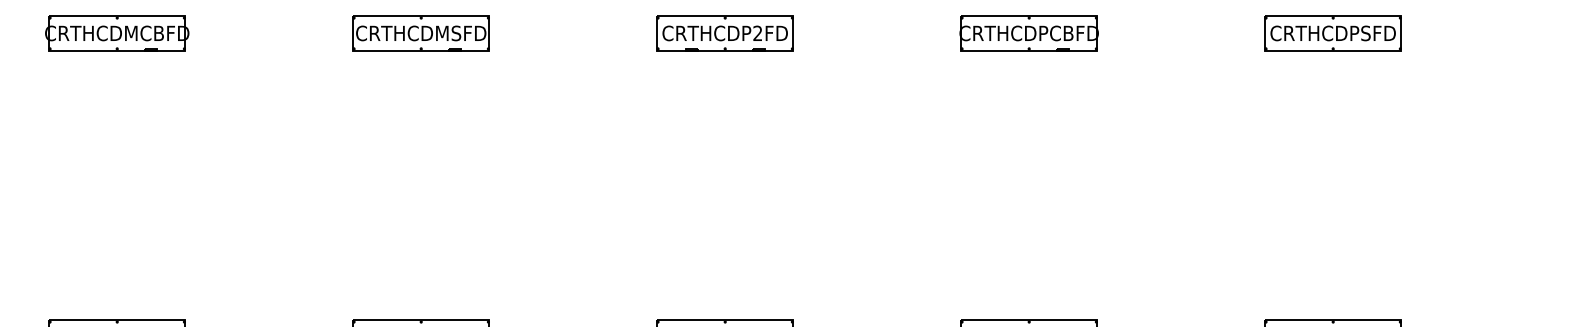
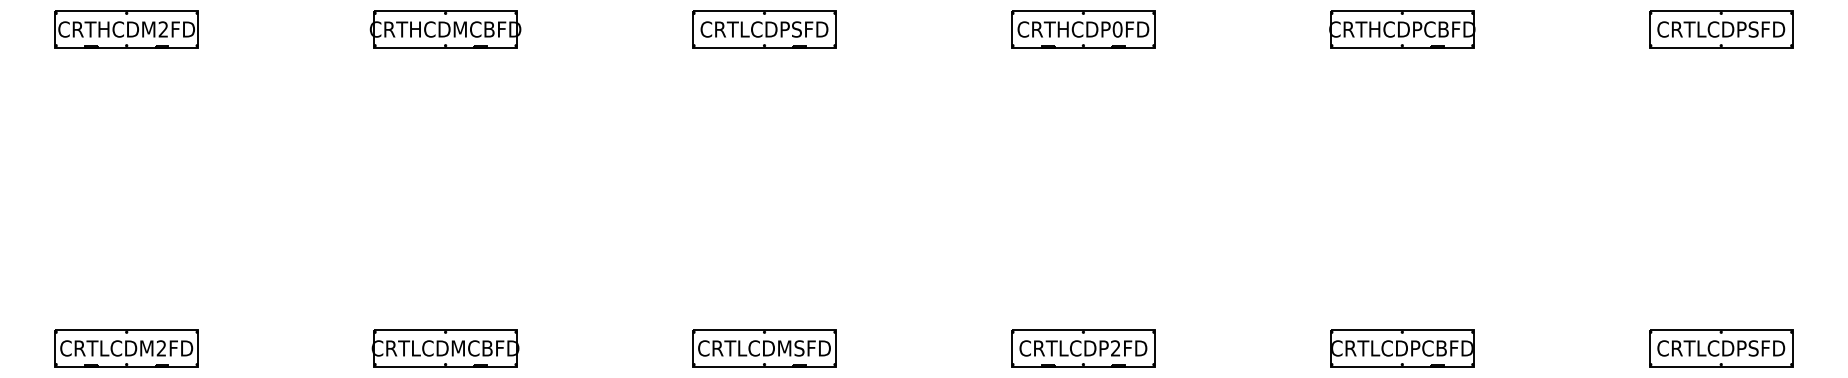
text: (421, 33) -> (764, 29), CRTHCDMSFD -> CRTLCDPSFD
text: (757, 33) -> (1117, 29), CRTHCDP2FD -> CRTHCDP0FD
text: (1332, 33) -> (1720, 29), CRTHCDPSFD -> CRTLCDPSFD

